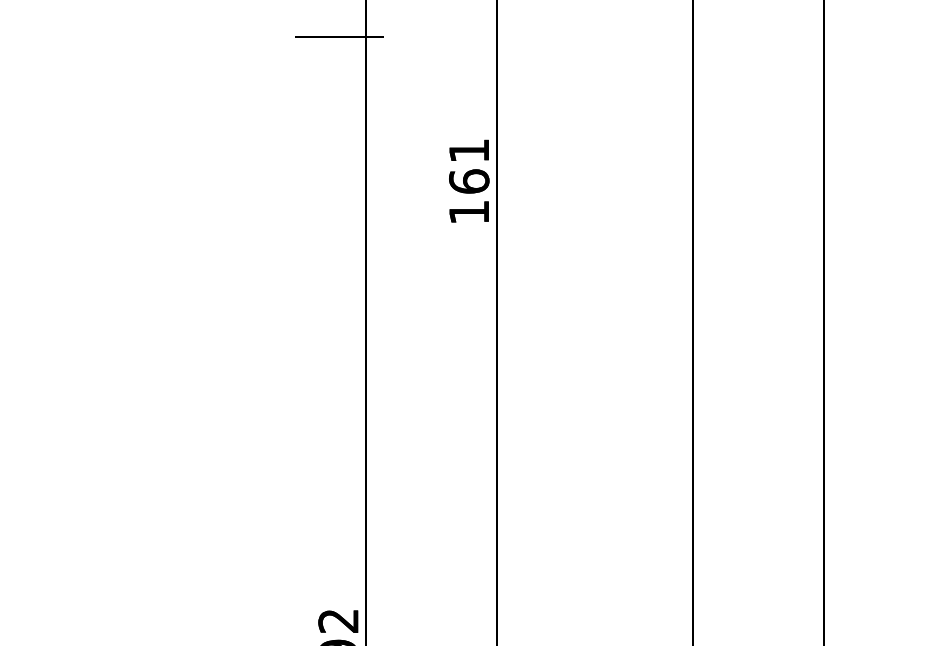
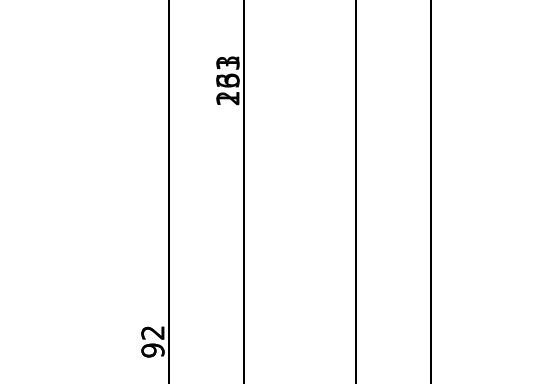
text: (468, 181) -> (227, 80), 161 -> 233

